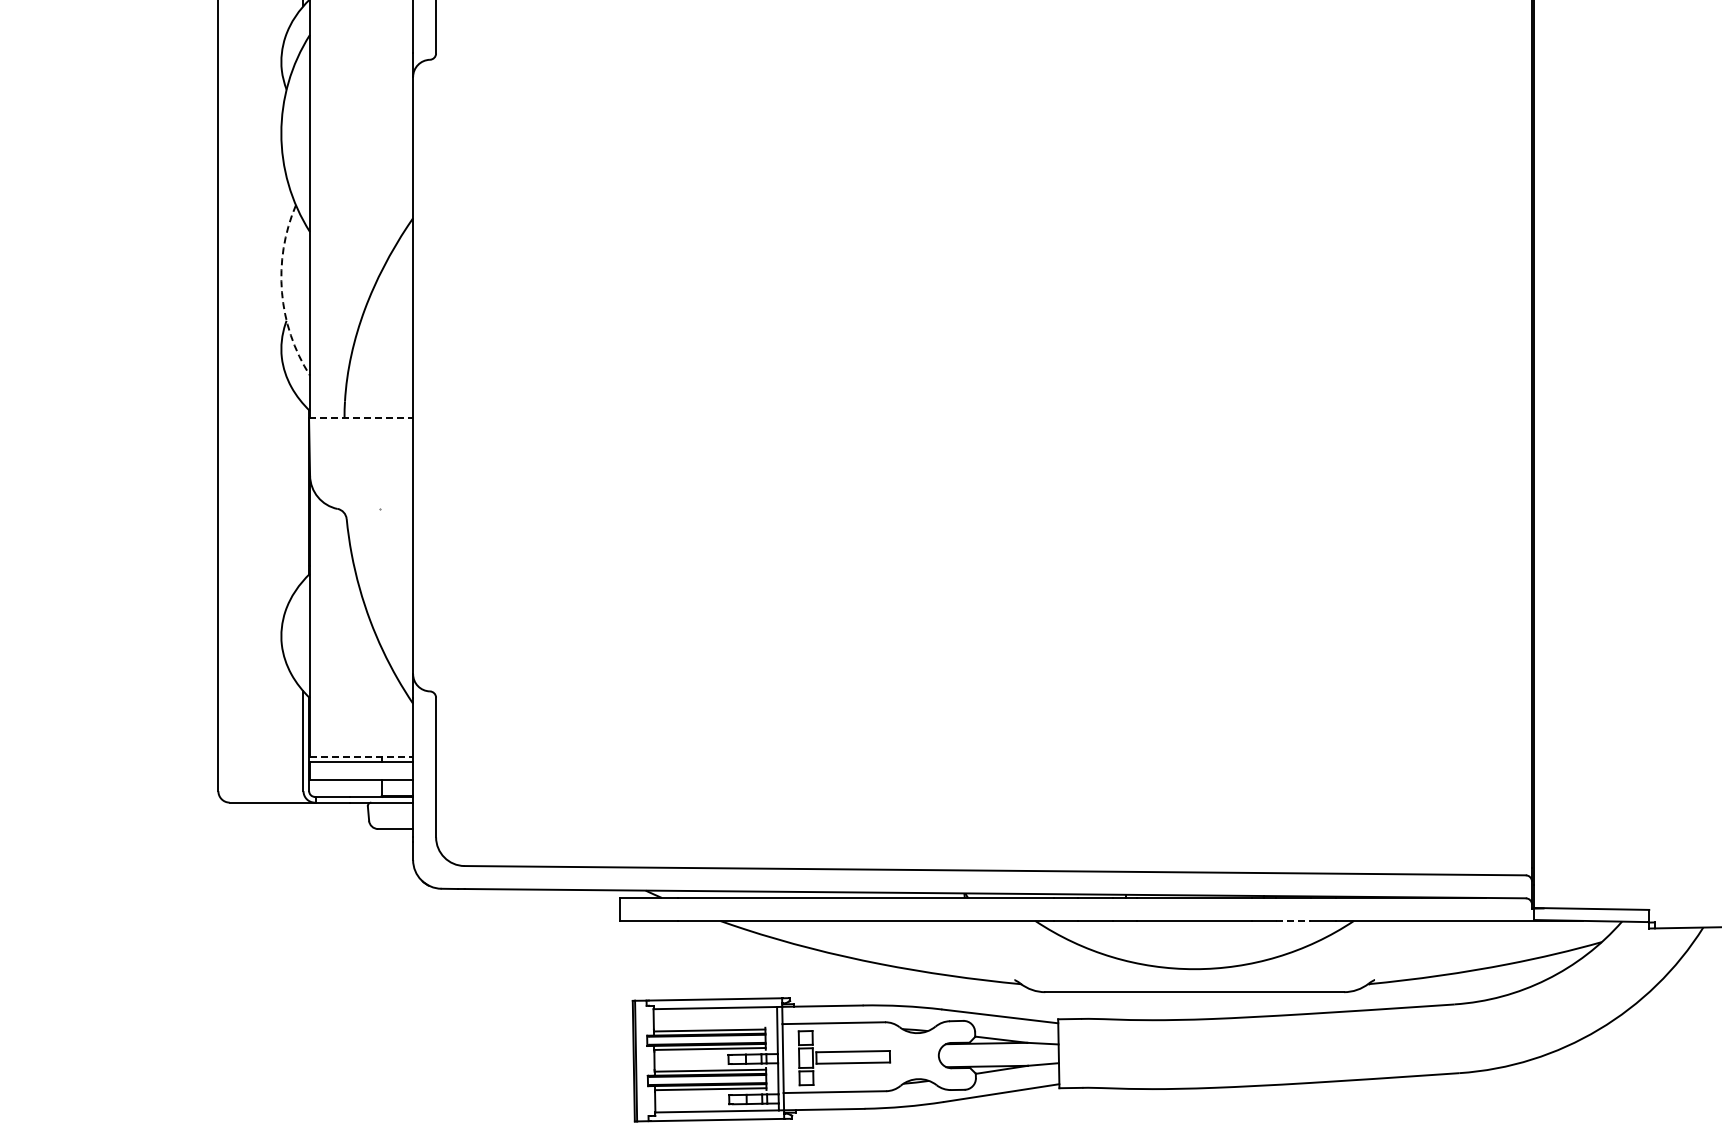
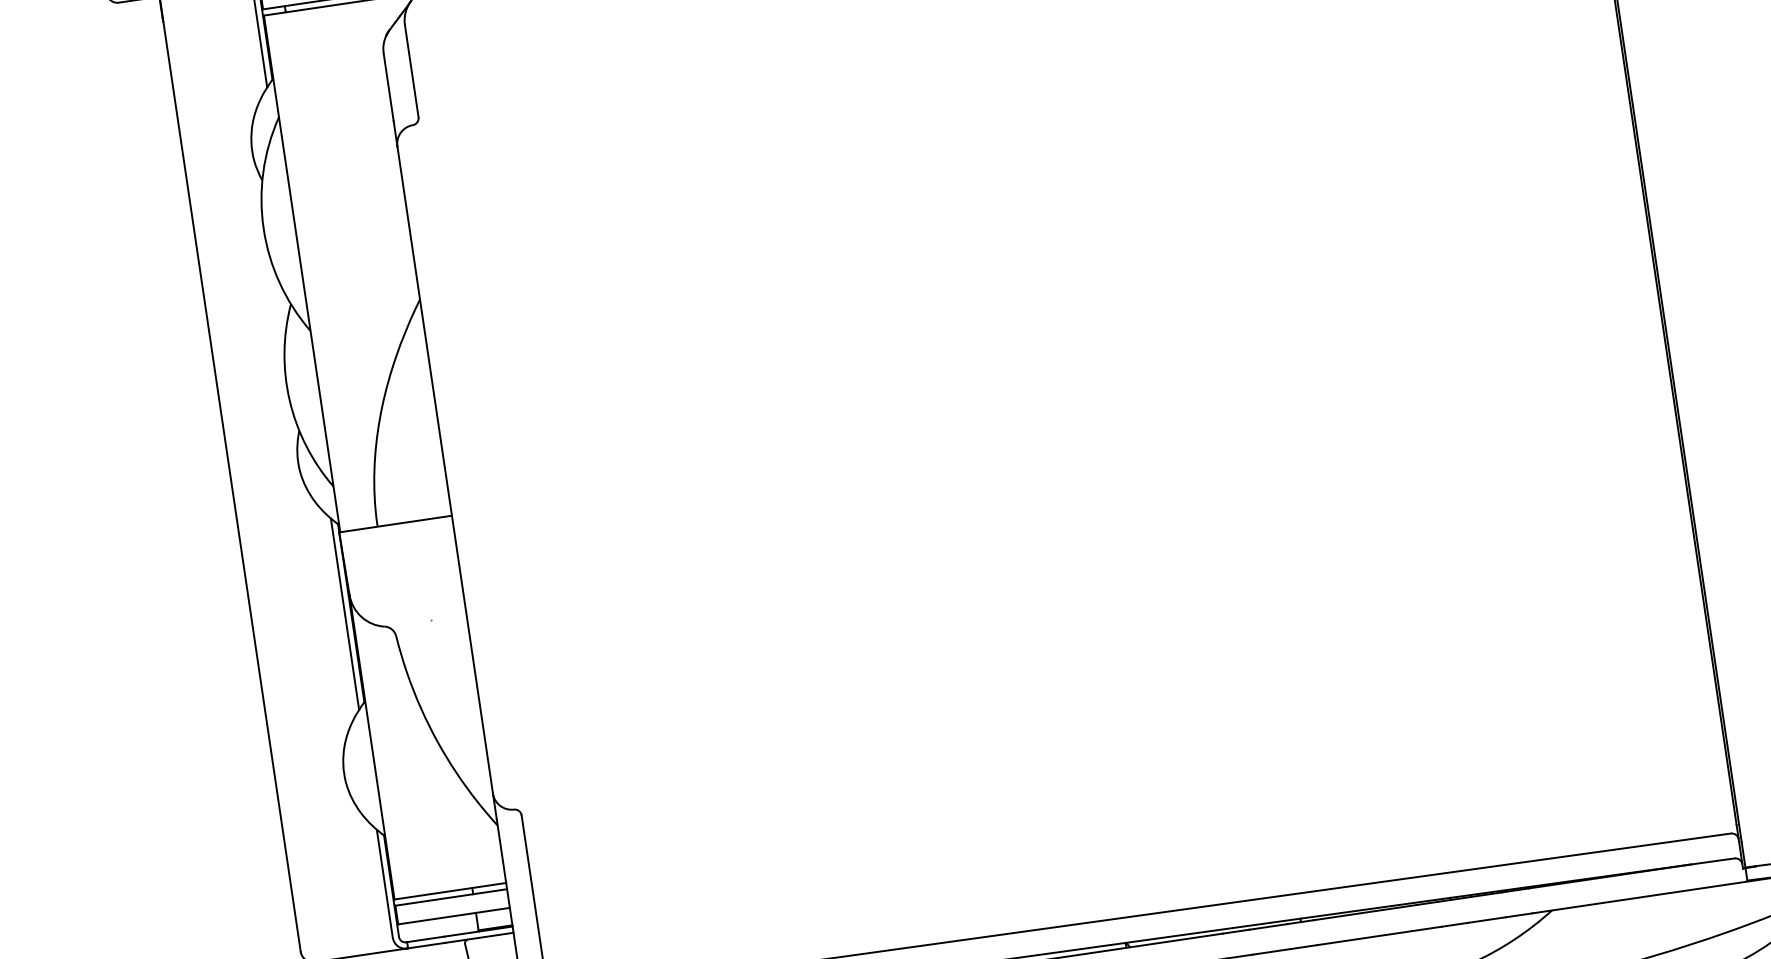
arc: (281, 292) -> (289, 401), dashed -> solid
line: (361, 417) -> (395, 523), dashed -> solid
line: (303, 492) -> (345, 614), added
line: (361, 756) -> (450, 891), dashed -> solid
line: (1294, 920) -> (1487, 919), dashed -> solid

